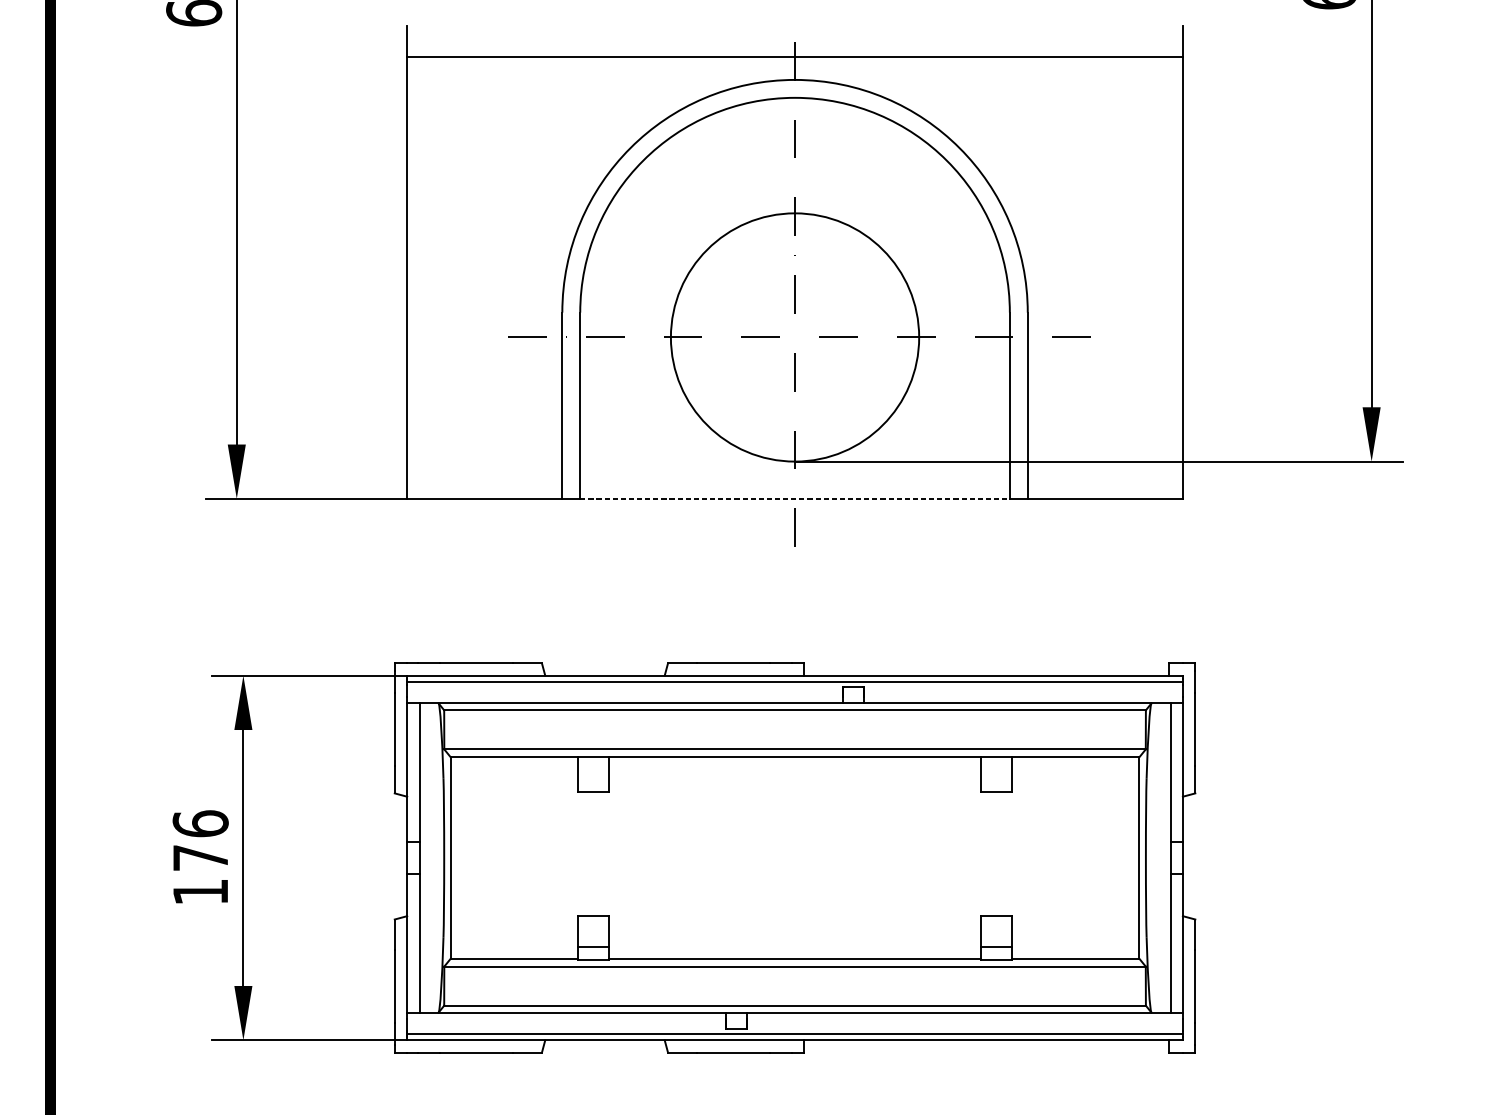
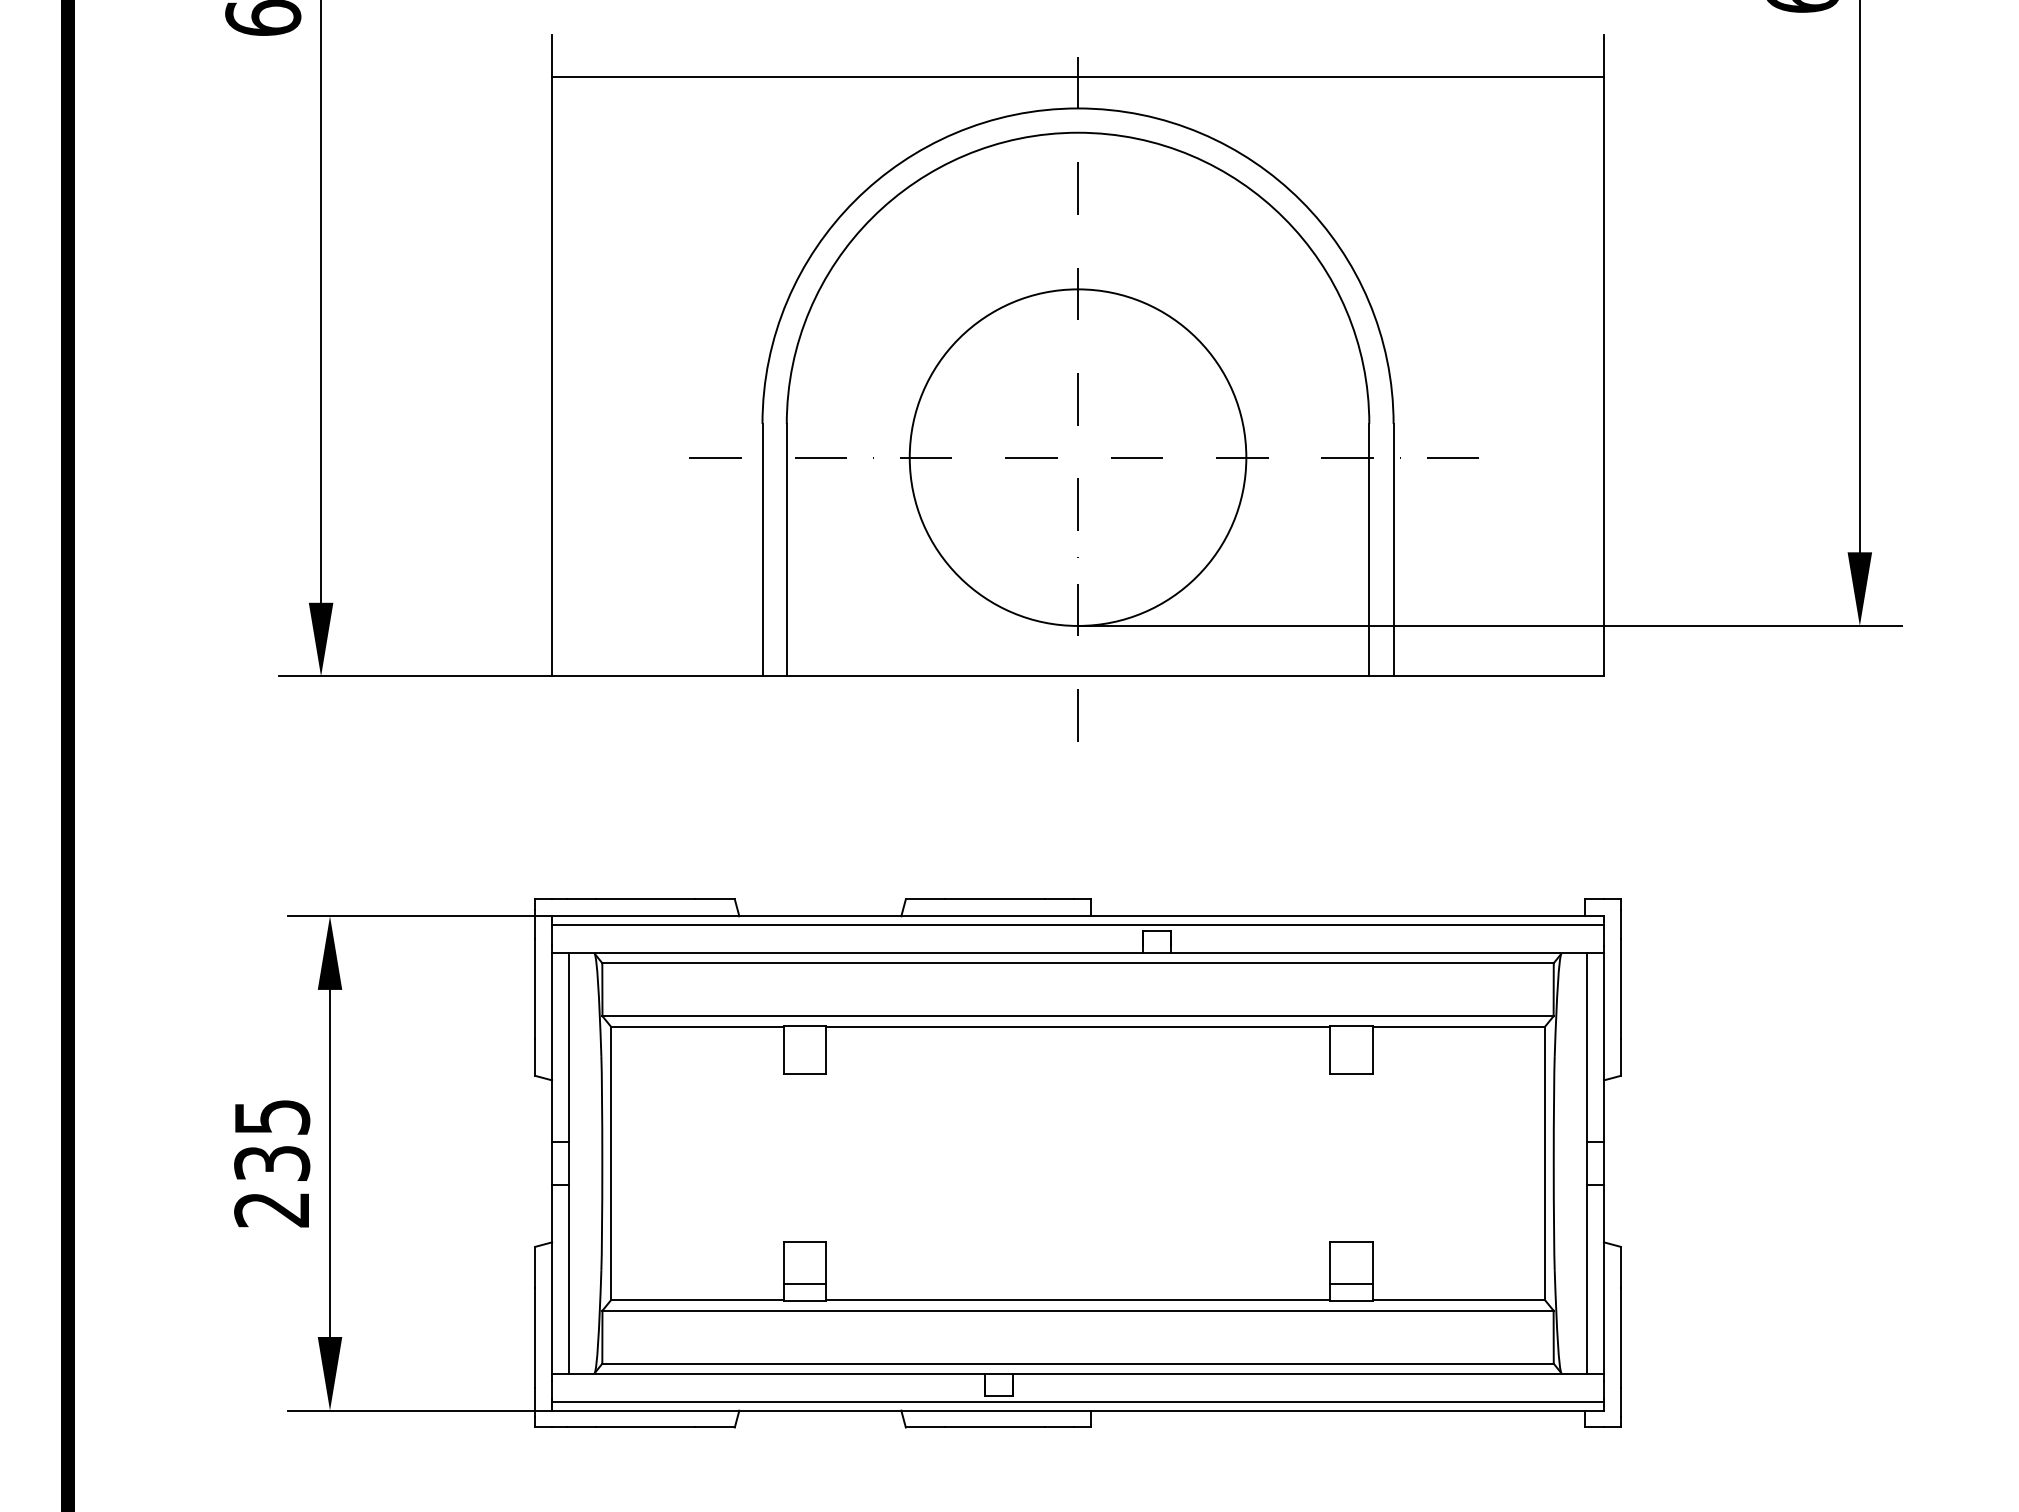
line: (795, 498) -> (1078, 676), dashed -> solid
text: (200, 857) -> (272, 1162), 176 -> 235

